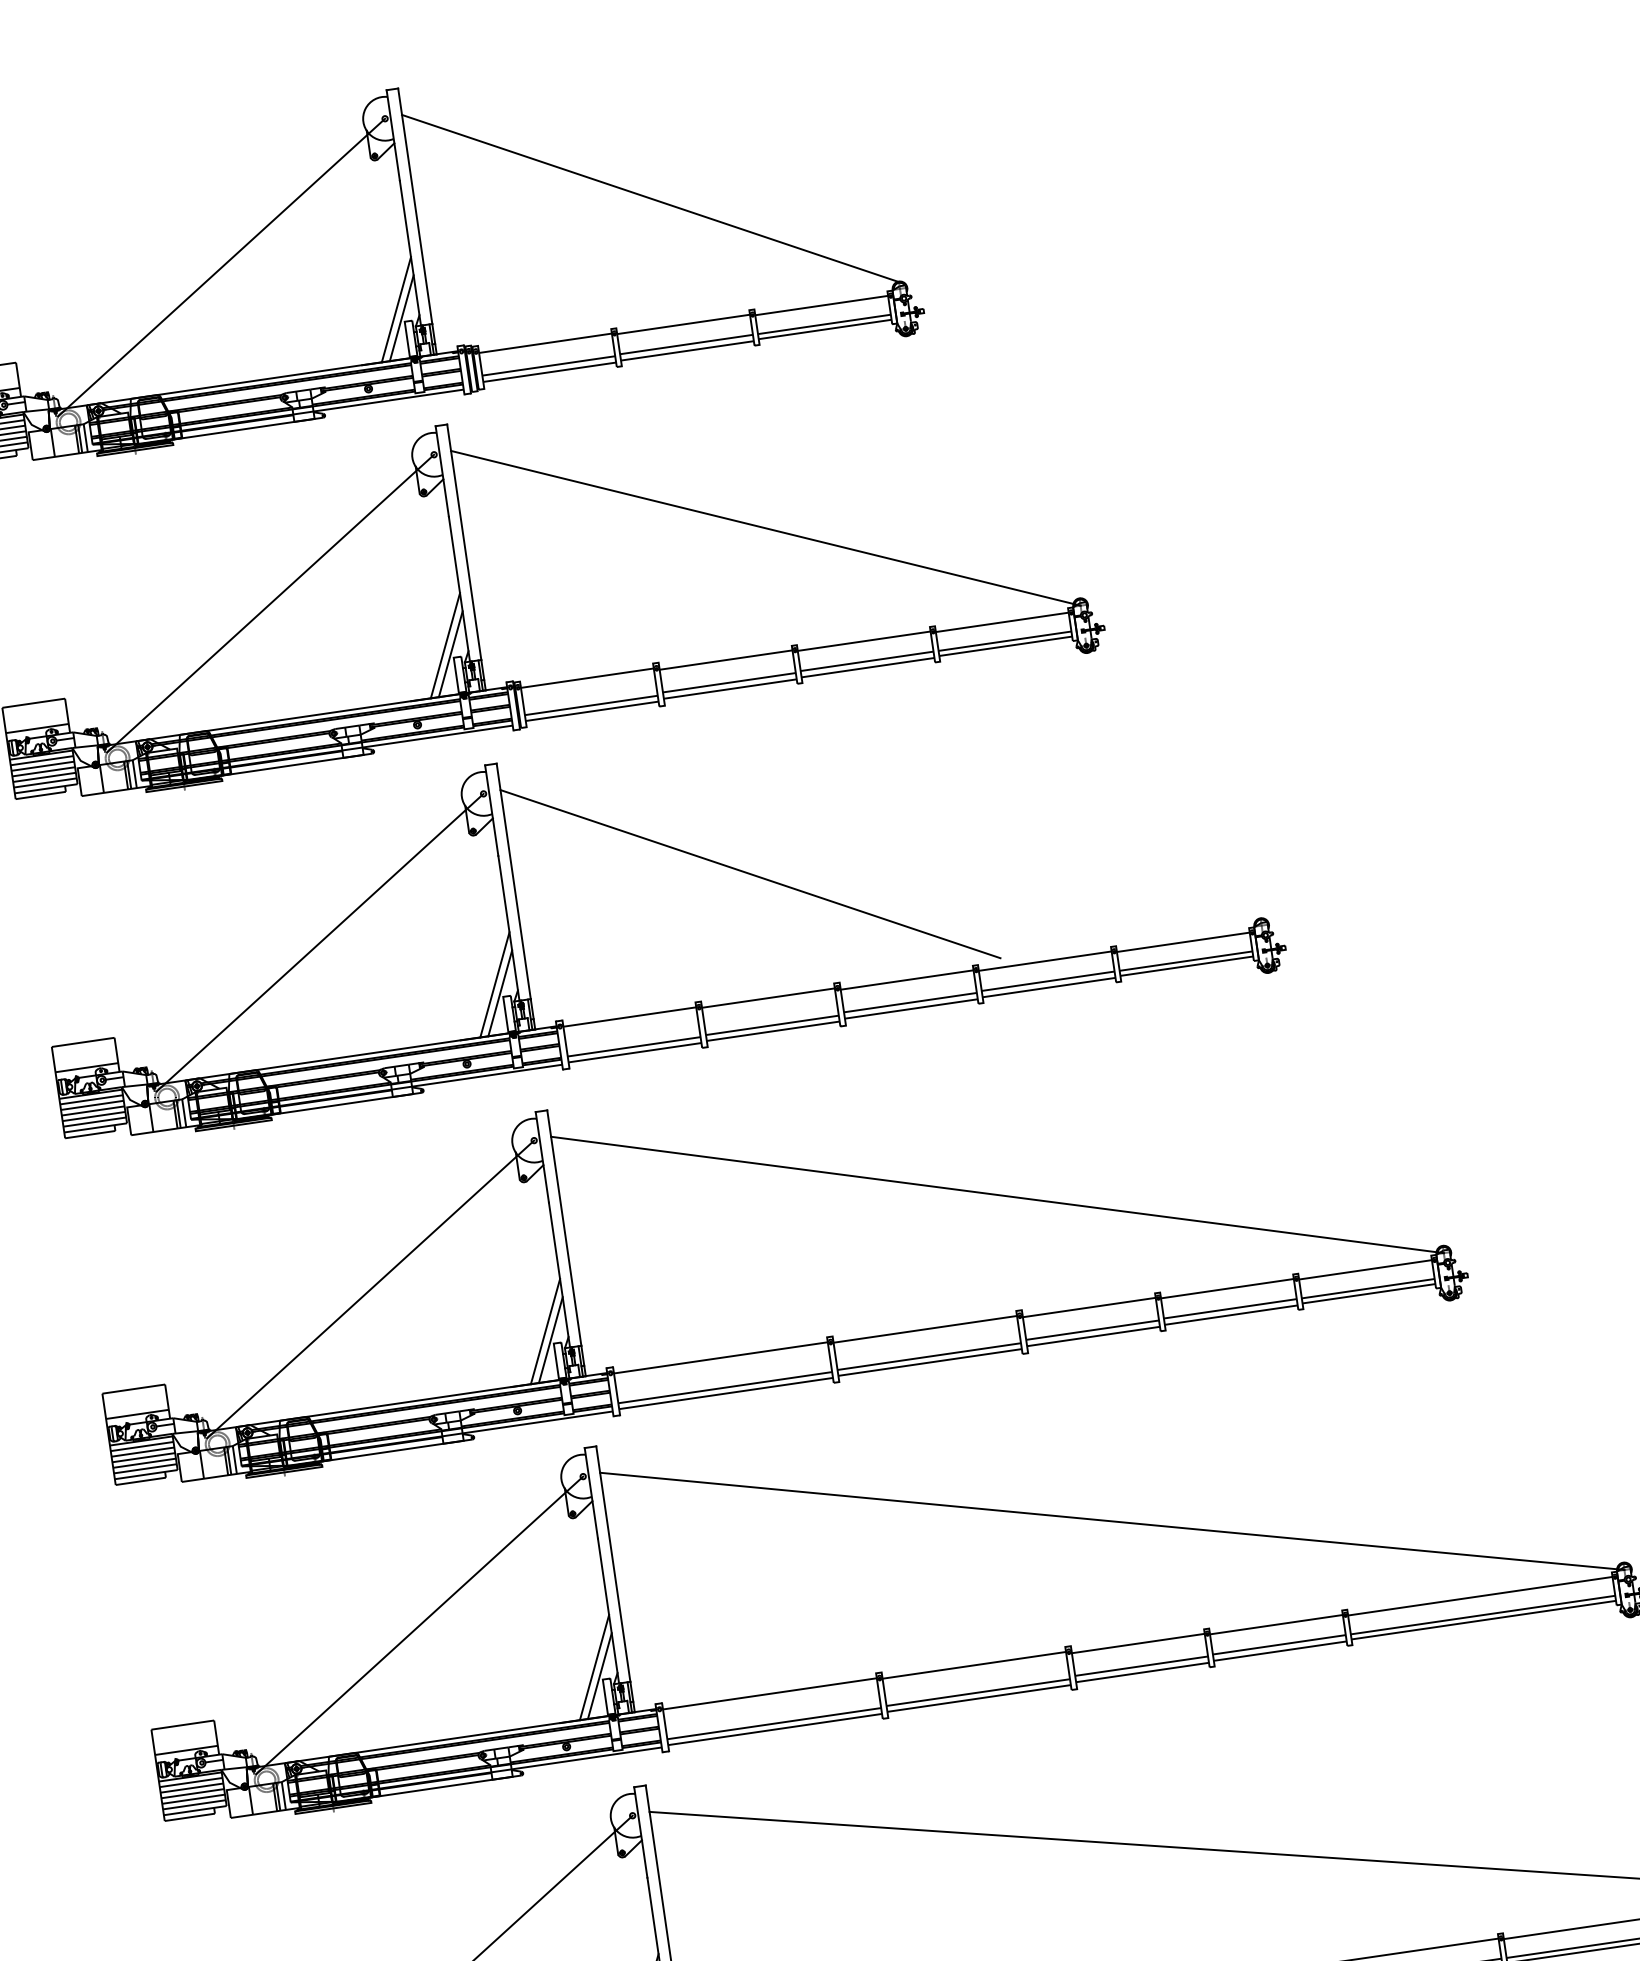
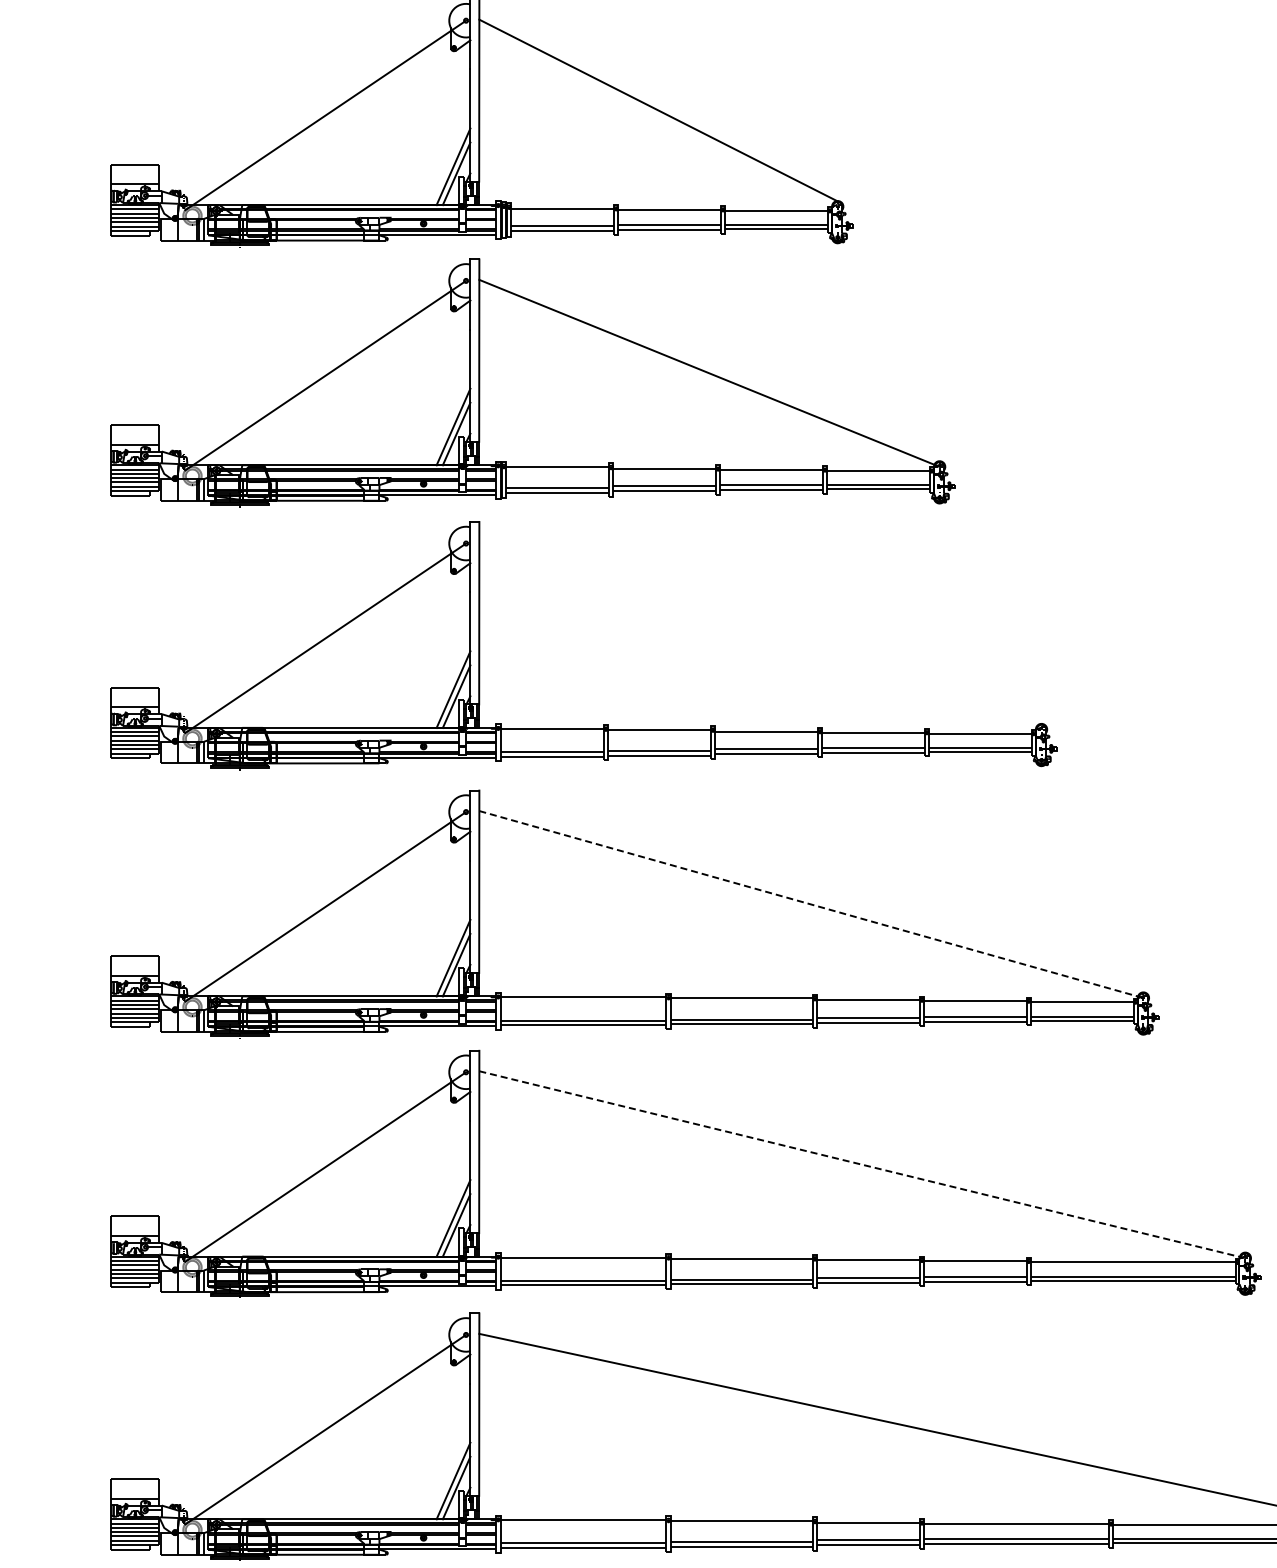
line: (750, 873) -> (659, 633), removed
line: (997, 1194) -> (811, 904), solid -> dashed
line: (1112, 1521) -> (862, 1164), solid -> dashed

